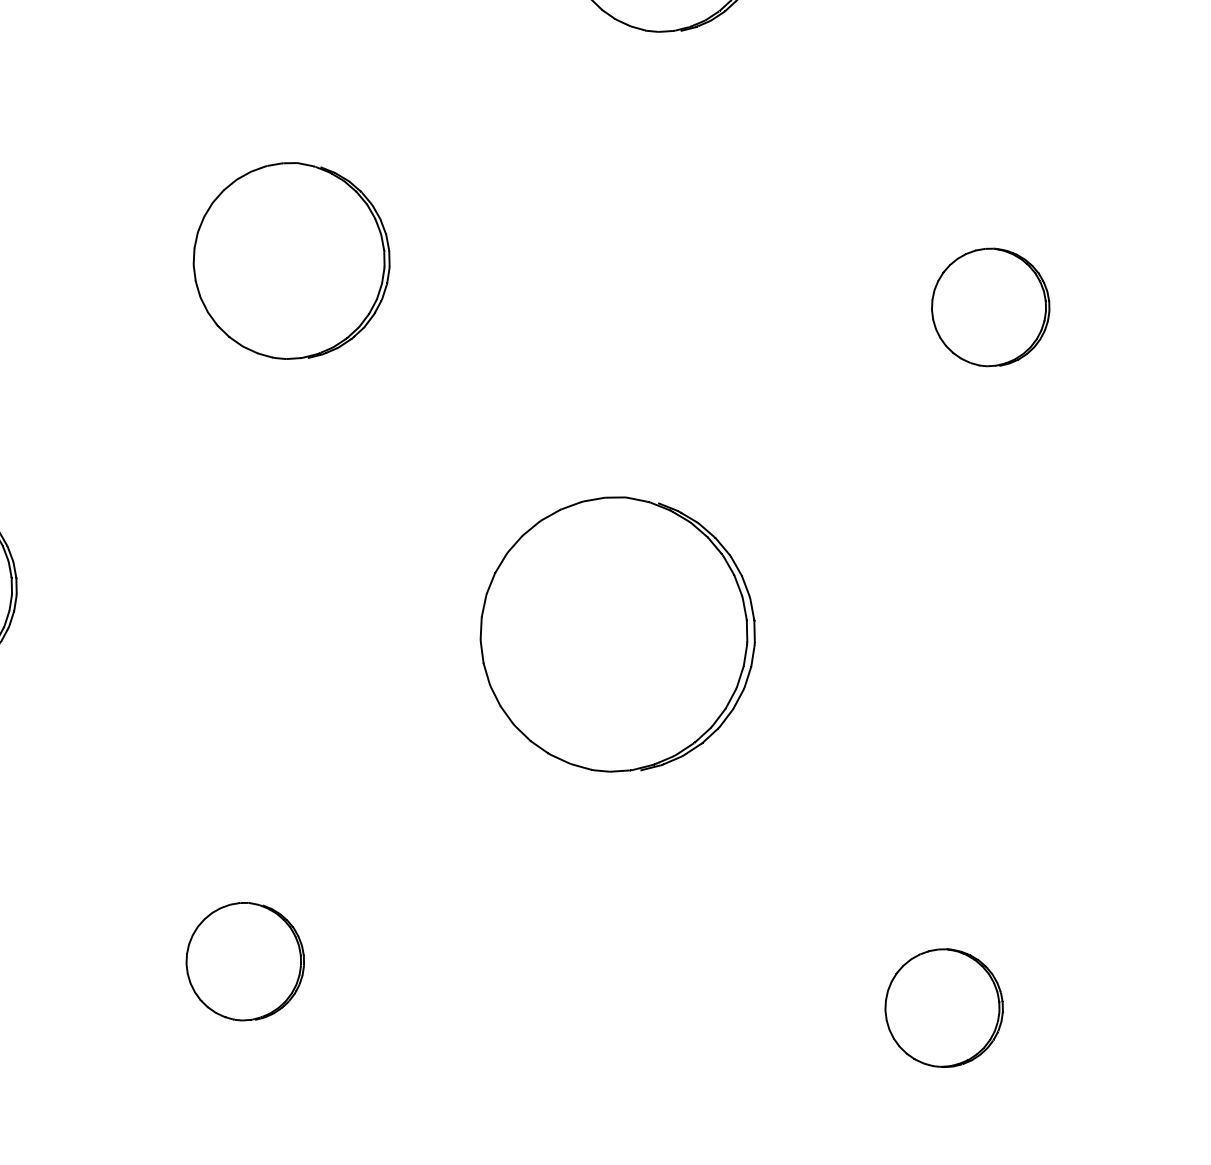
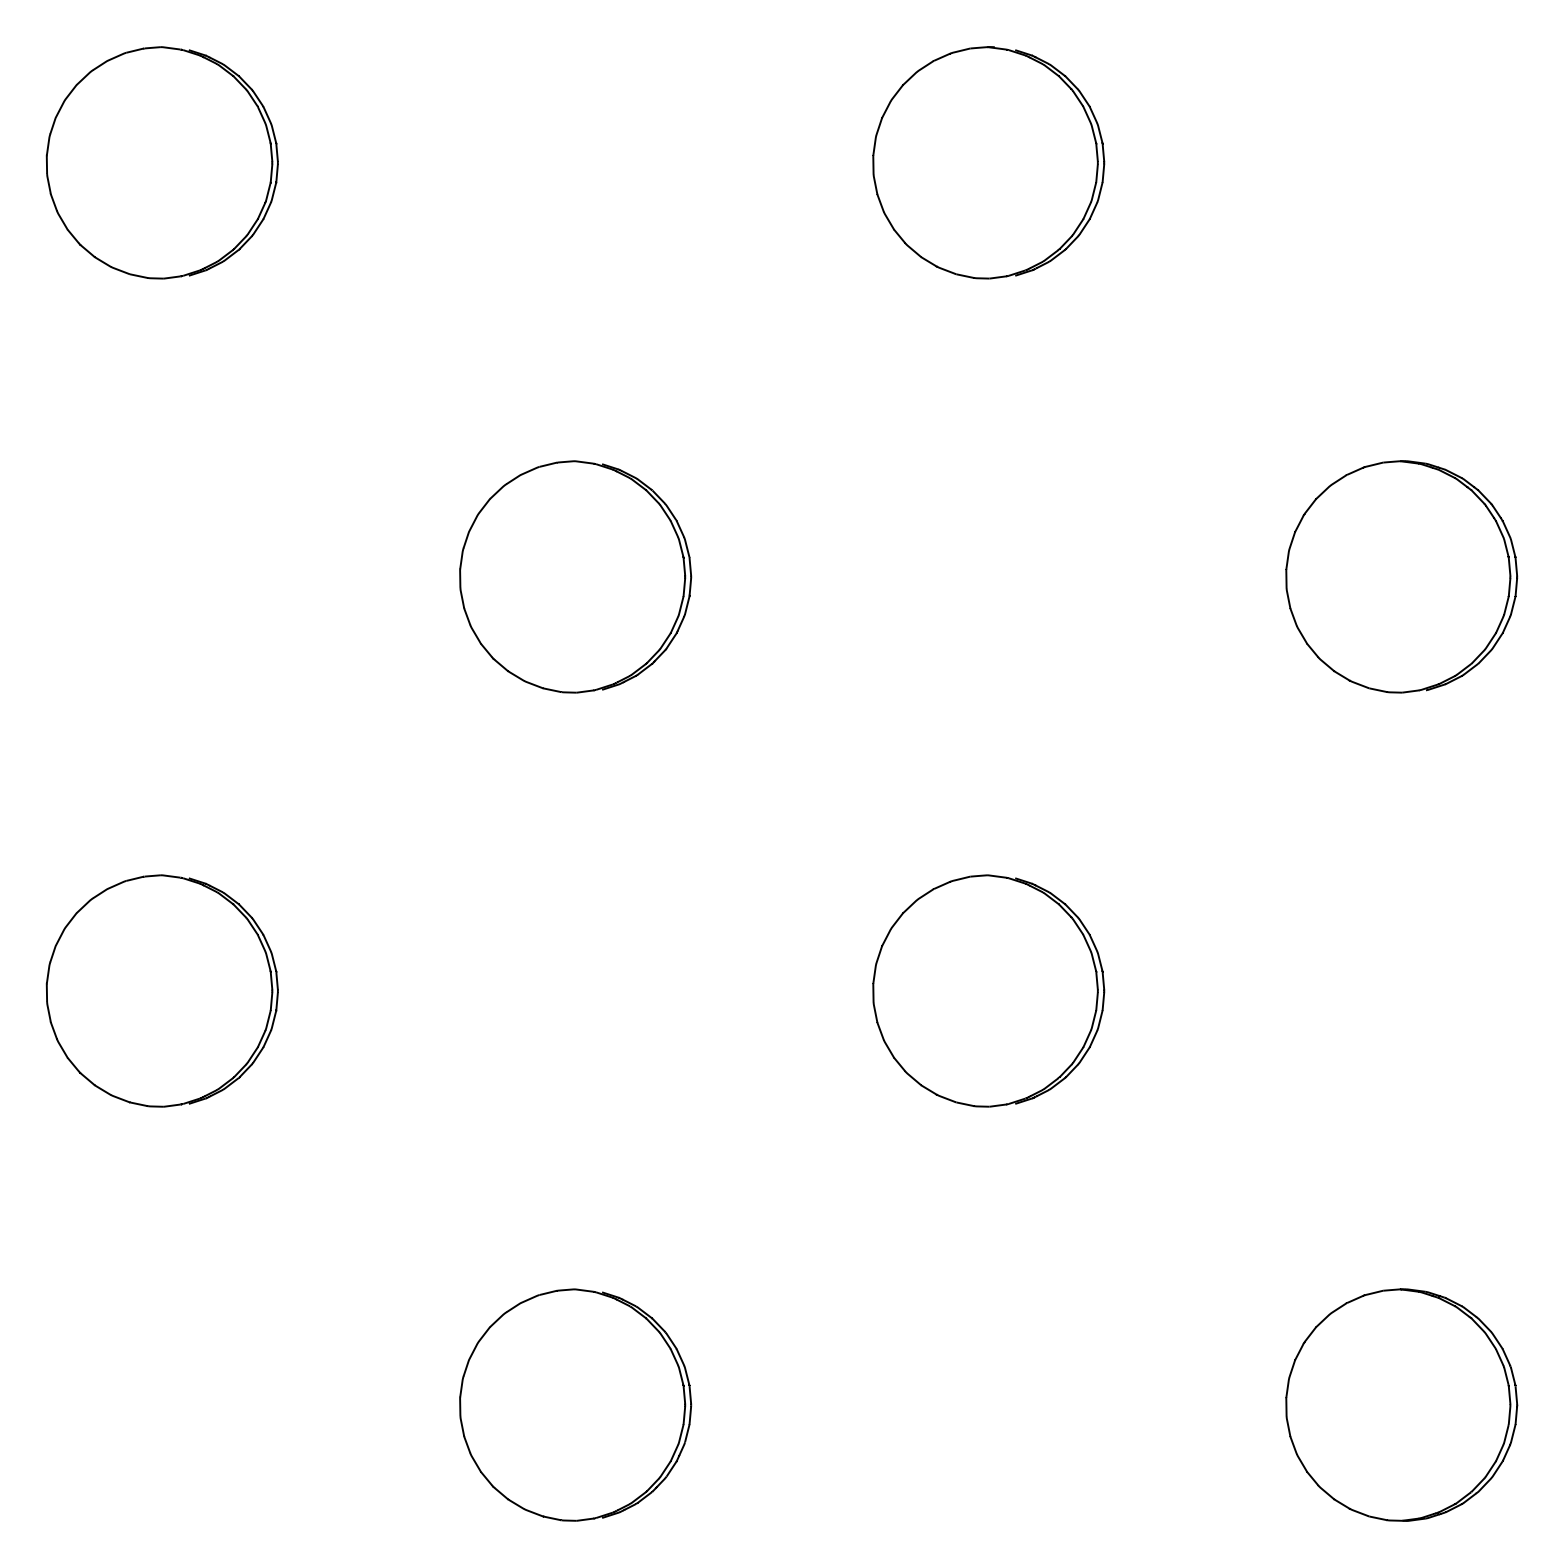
part: (990, 307) -> (1401, 576), size x1.67
part: (617, 634) -> (988, 990), size x0.71
part: (245, 961) -> (575, 1404), size x1.67
part: (944, 1007) -> (1401, 1404), size x1.67

